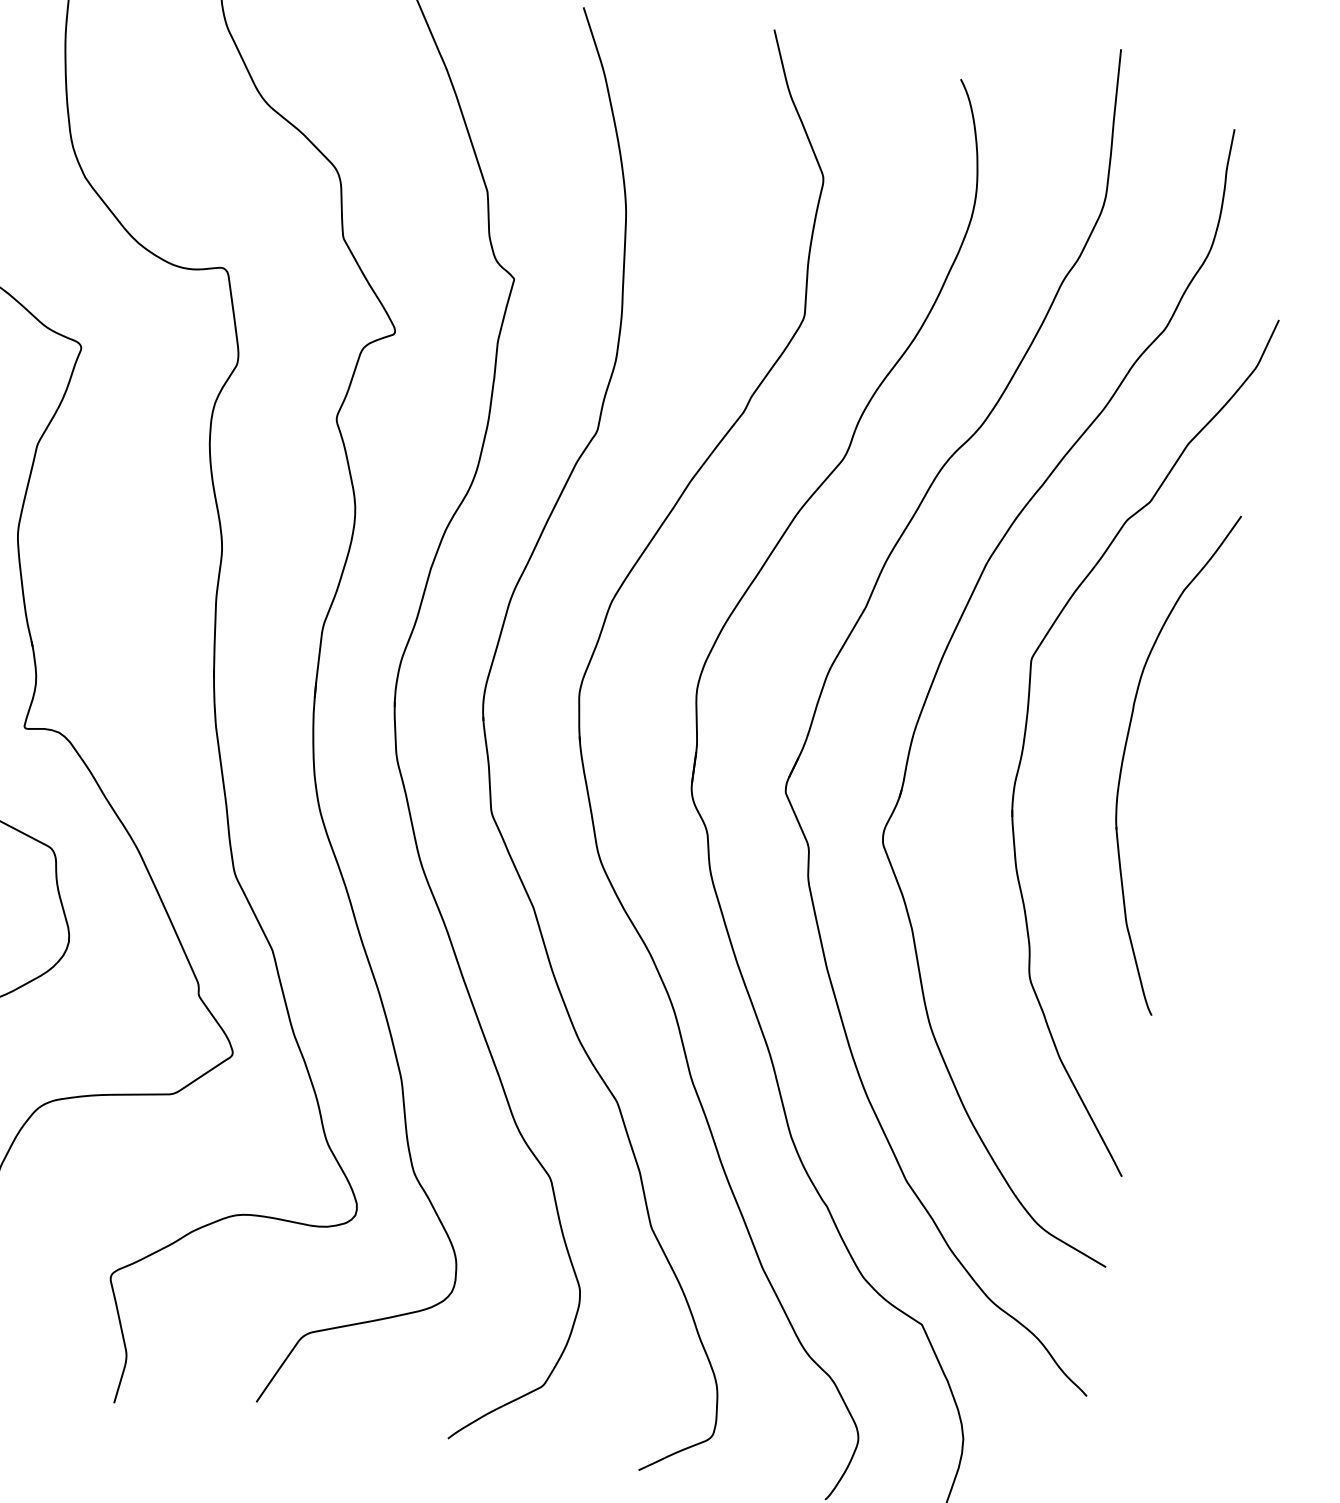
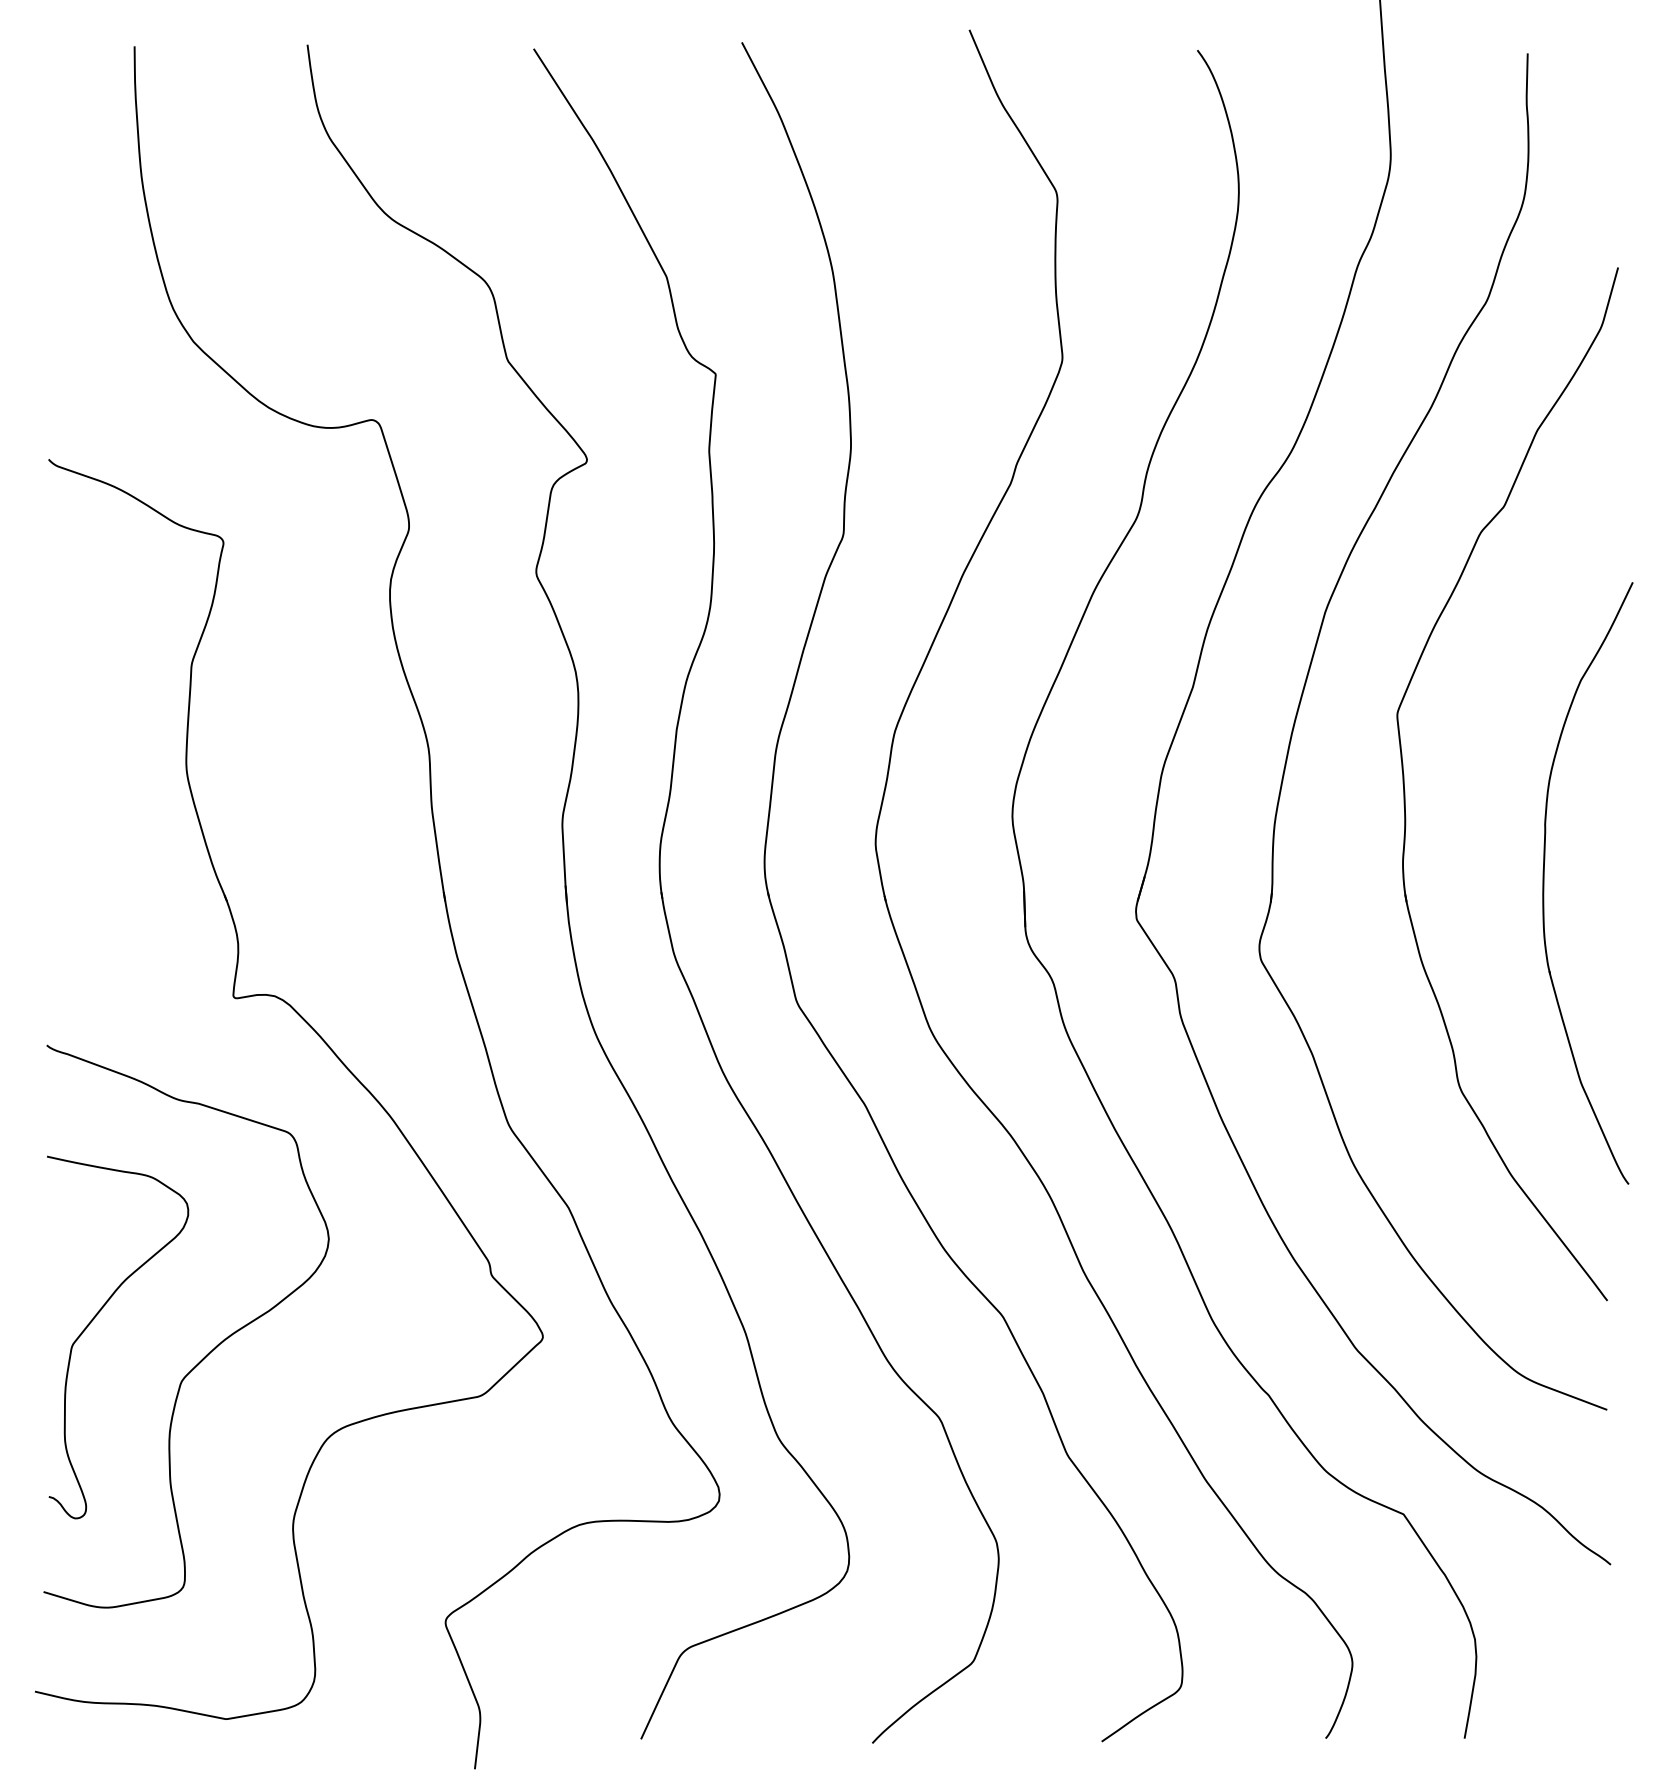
part: (1124, 753) -> (1544, 883), moved

